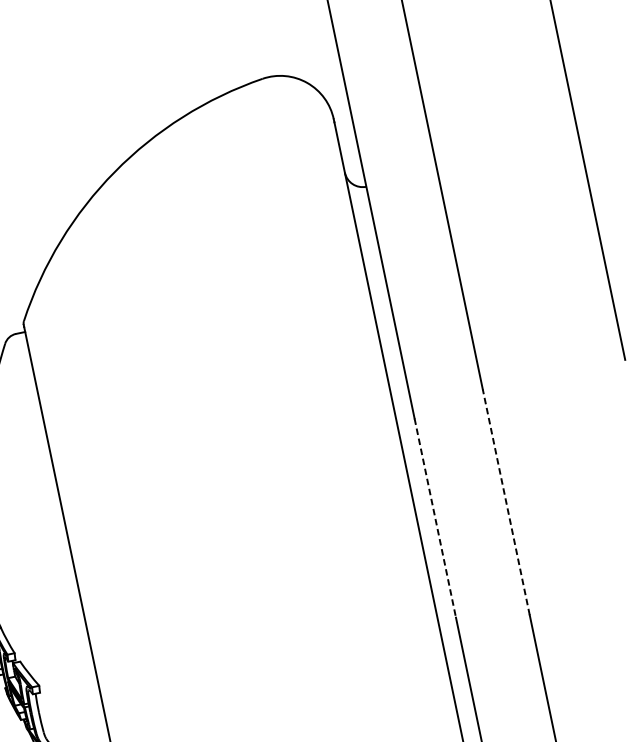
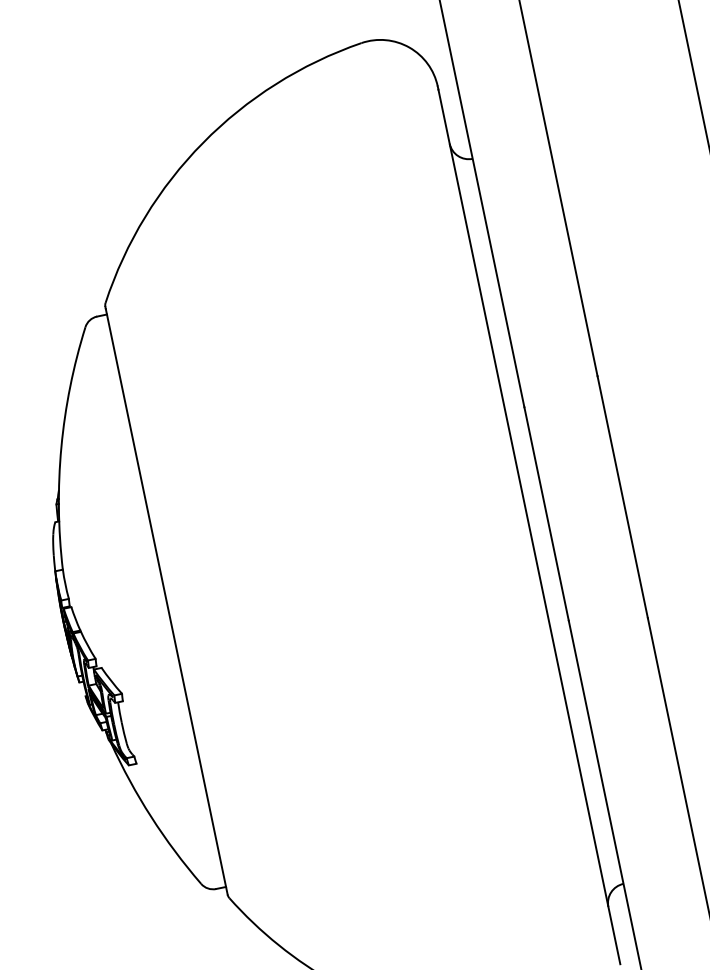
line: (506, 502) -> (622, 497), dashed -> solid
line: (435, 518) -> (546, 514), dashed -> solid

